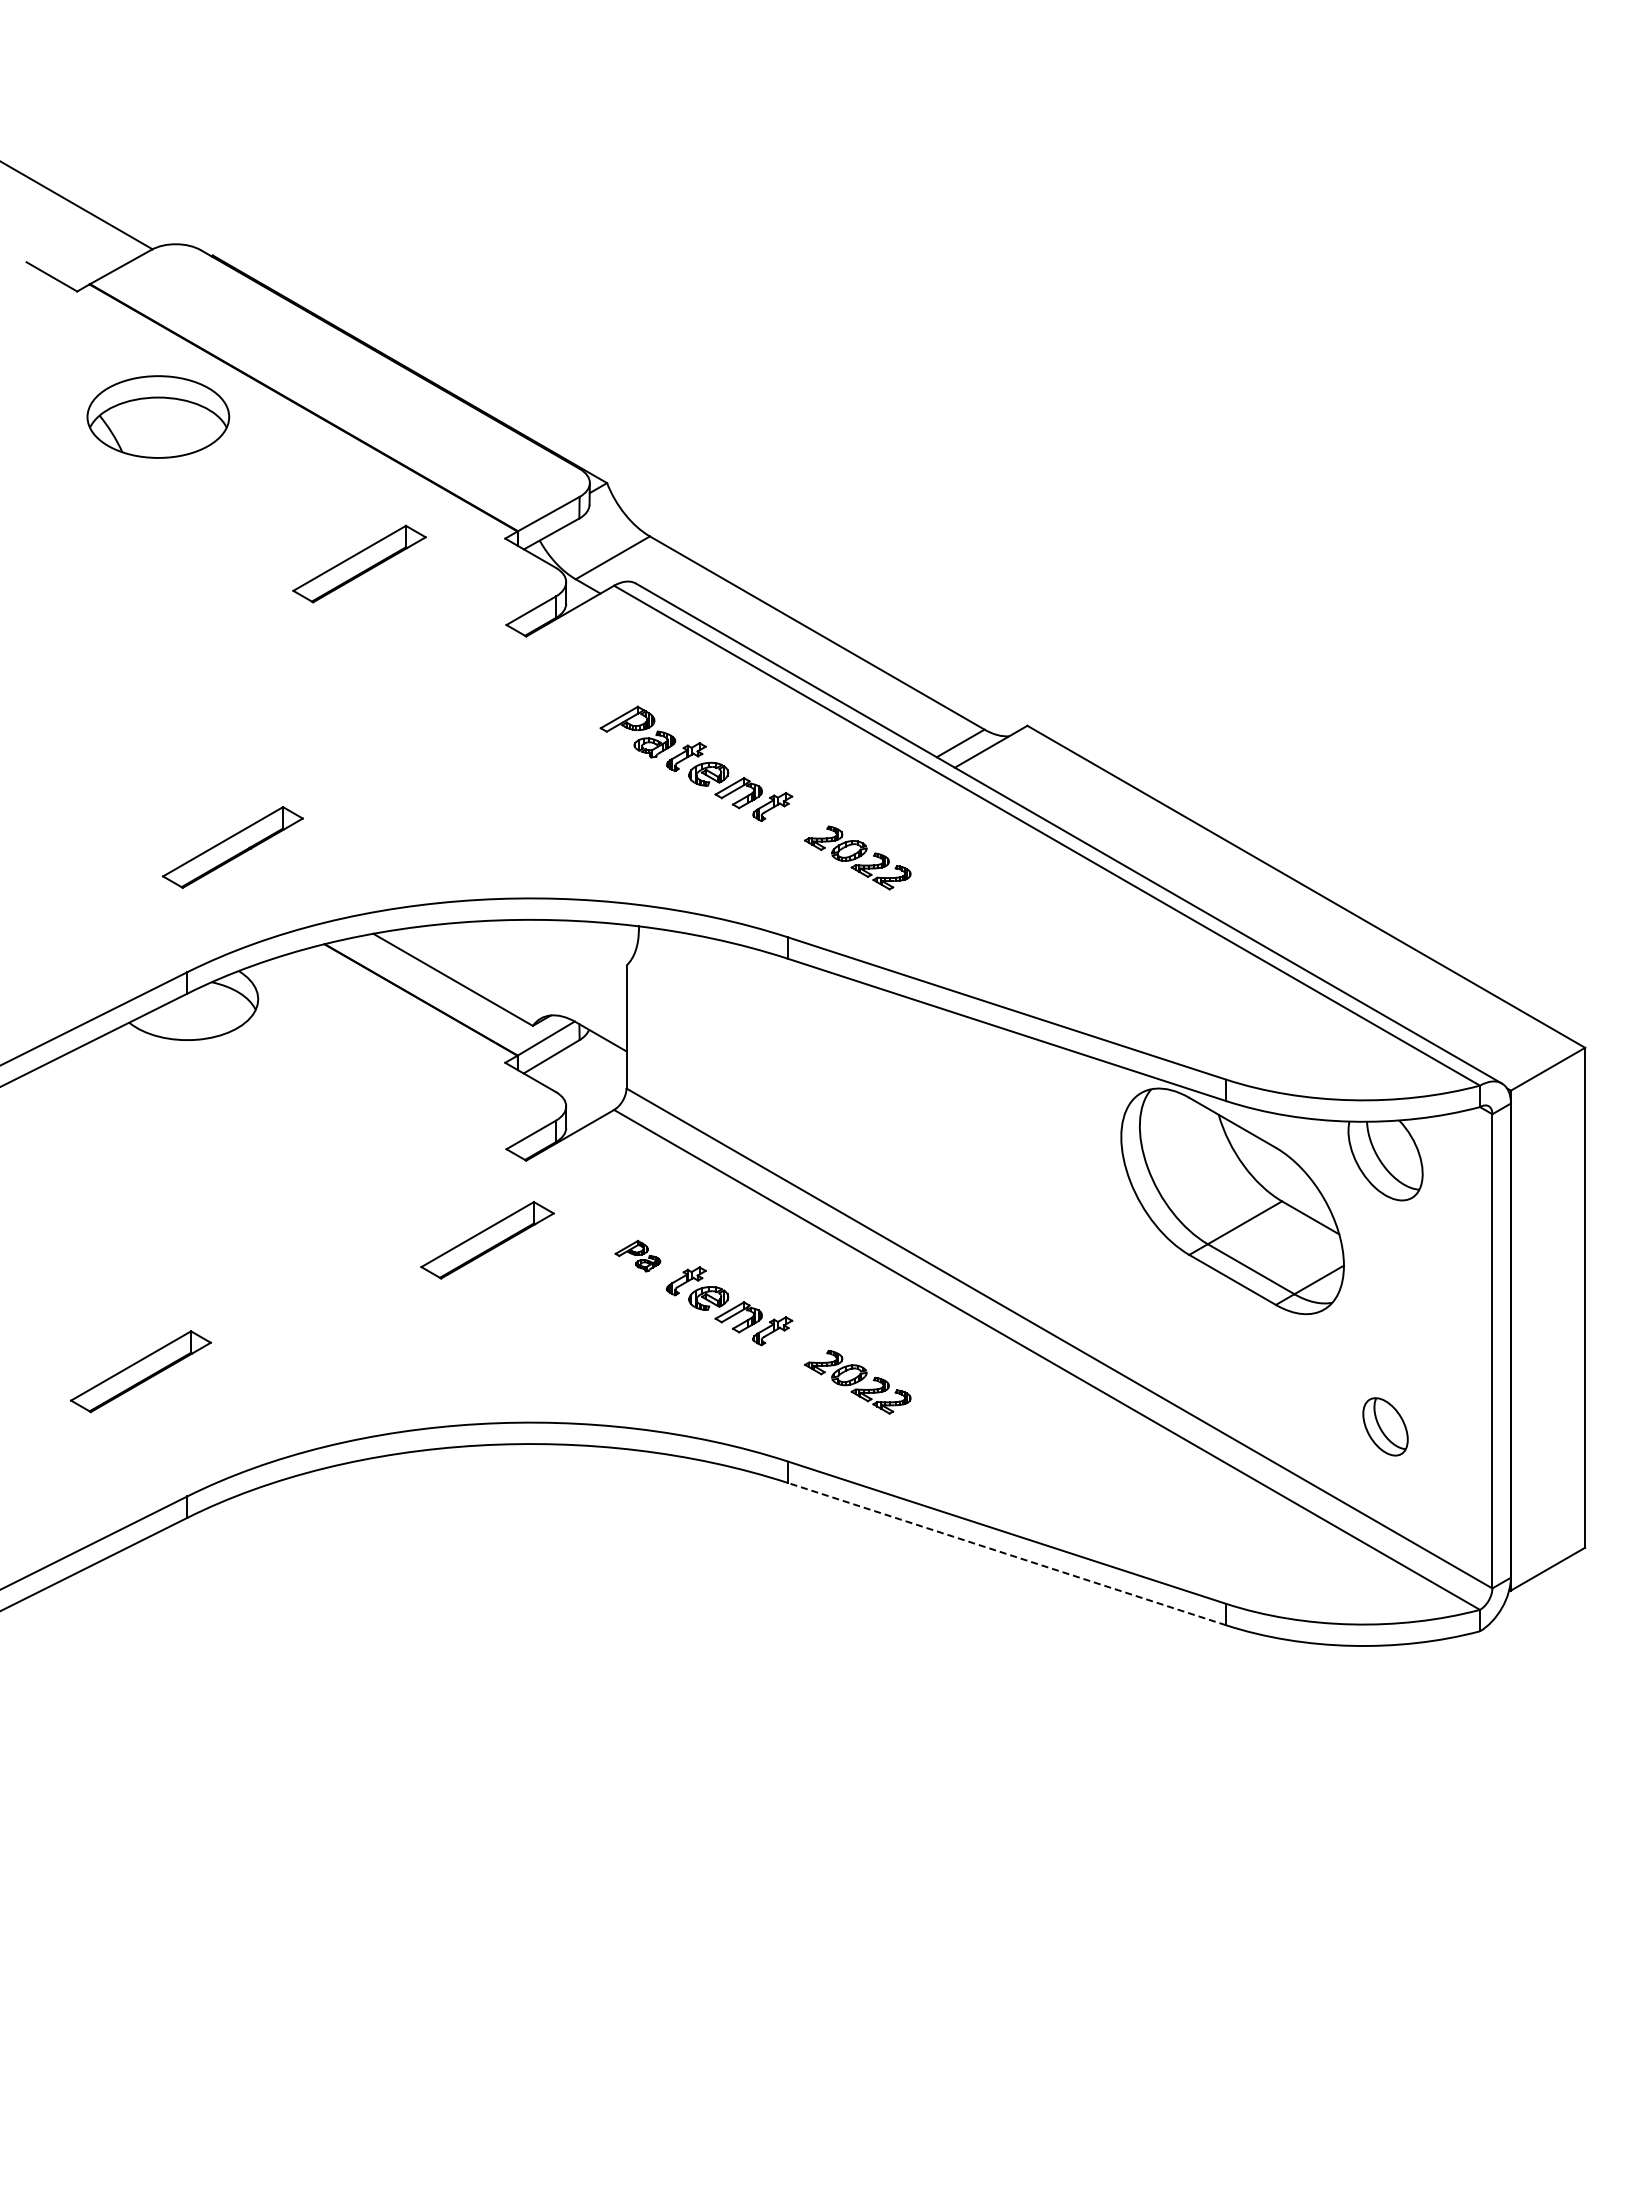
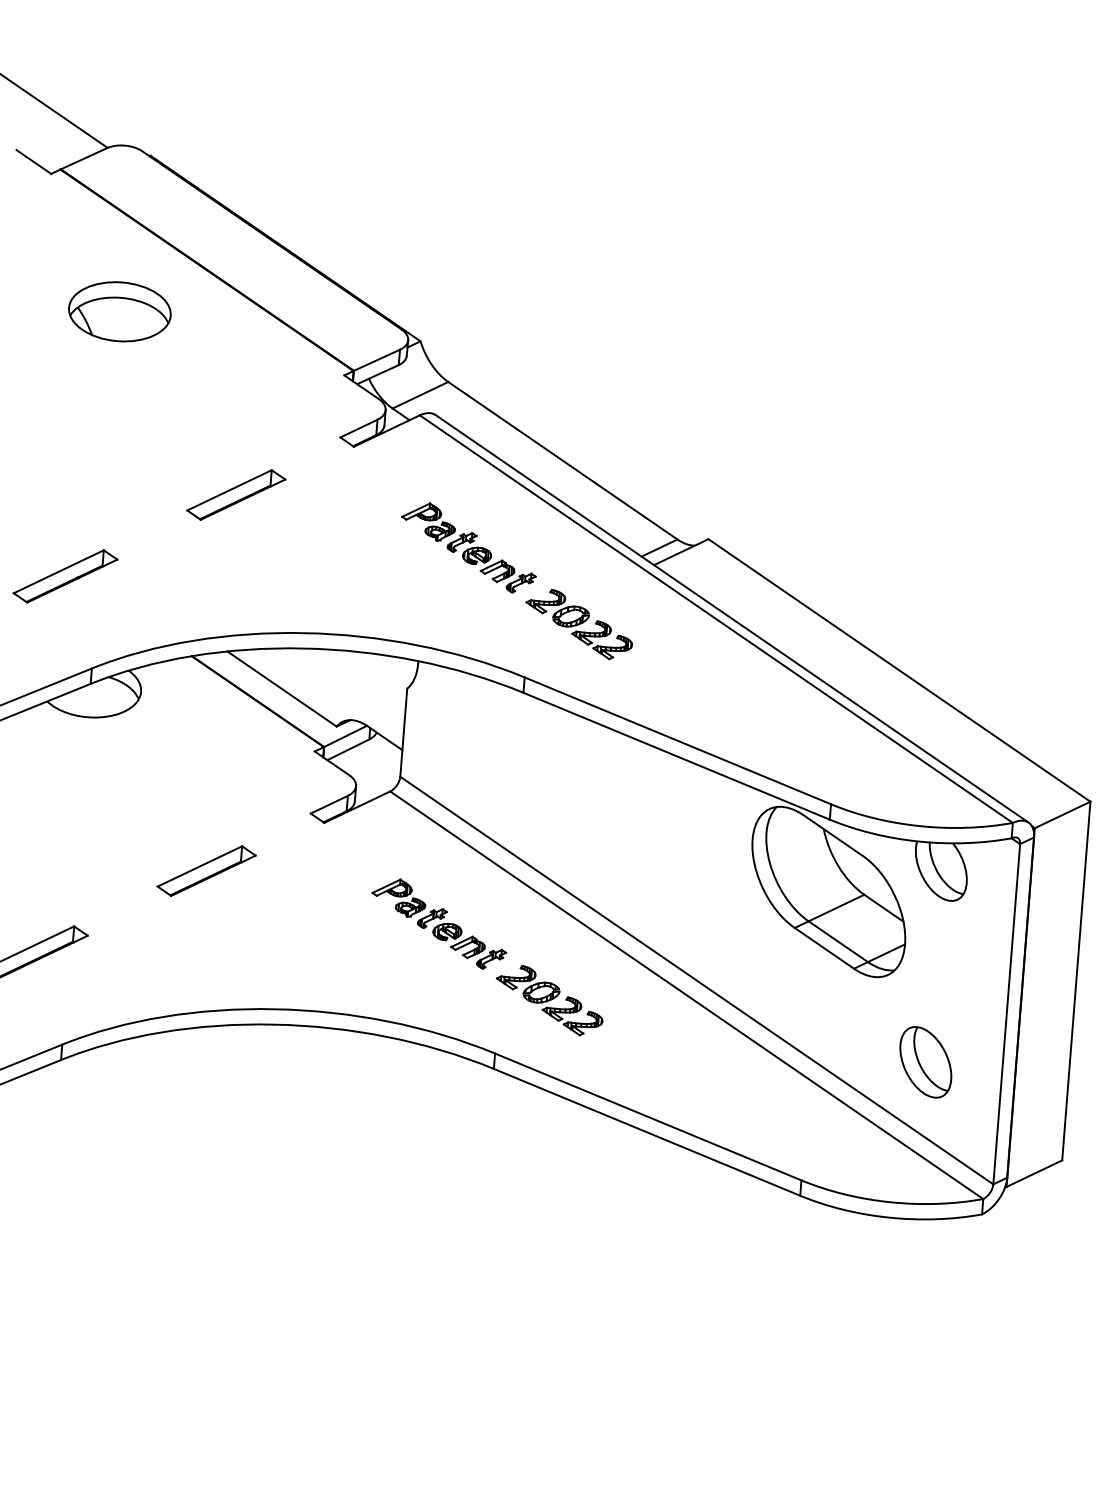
part: (158, 416) -> (120, 311), moved
part: (359, 563) -> (236, 494), moved
part: (232, 847) -> (65, 576), moved
part: (857, 857) -> (579, 624), size x1.43
part: (487, 1240) -> (206, 871), moved
part: (637, 1255) -> (398, 897), size x1.67
part: (857, 1382) -> (549, 1000), size x1.43
part: (1385, 1426) -> (925, 1062), size x1.67
line: (1006, 1553) -> (646, 1131), dashed -> solid

